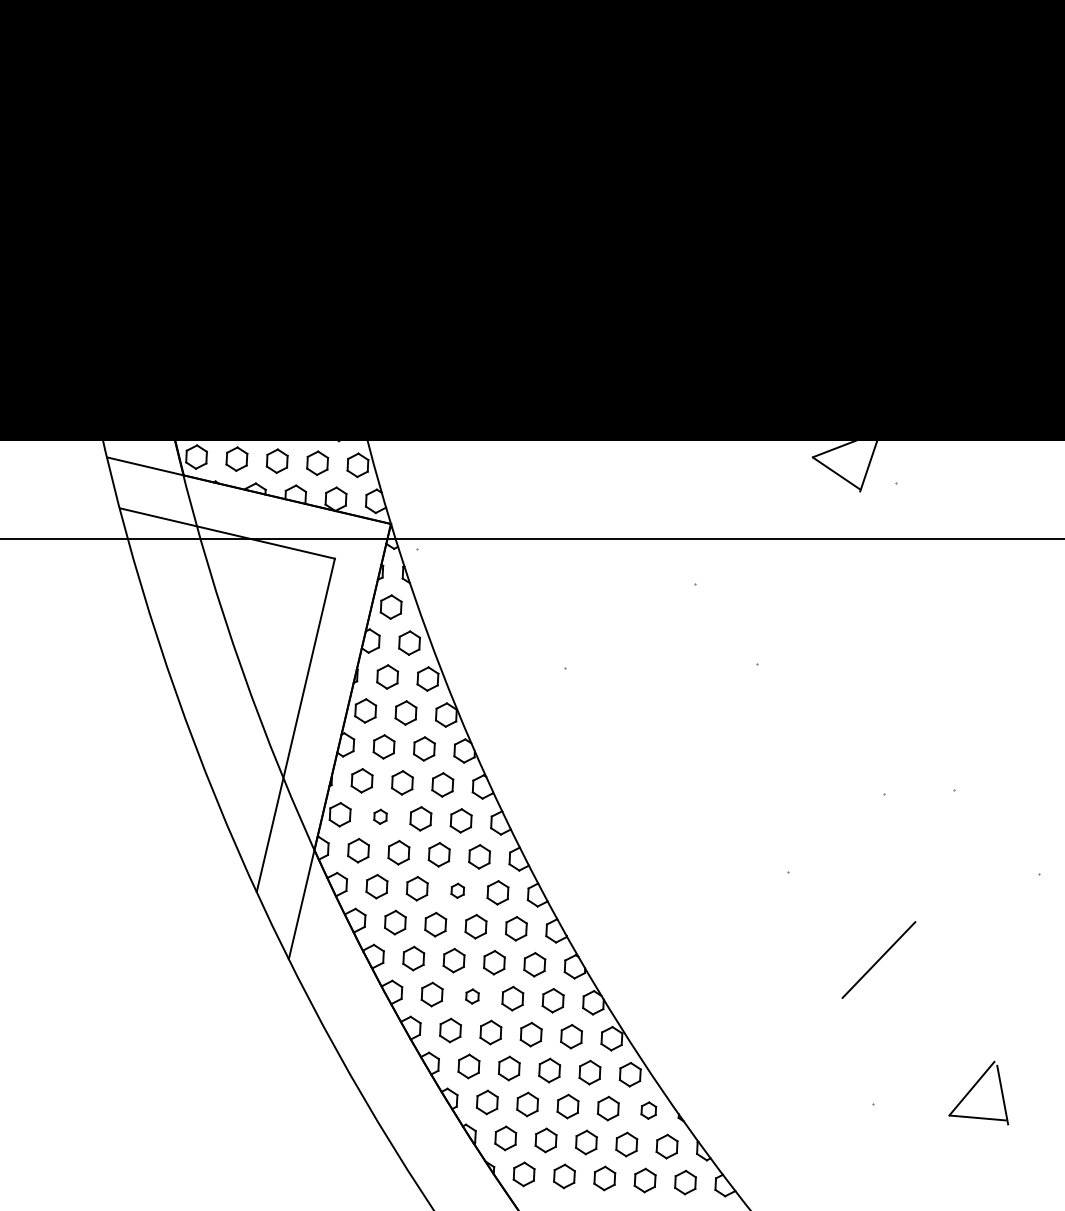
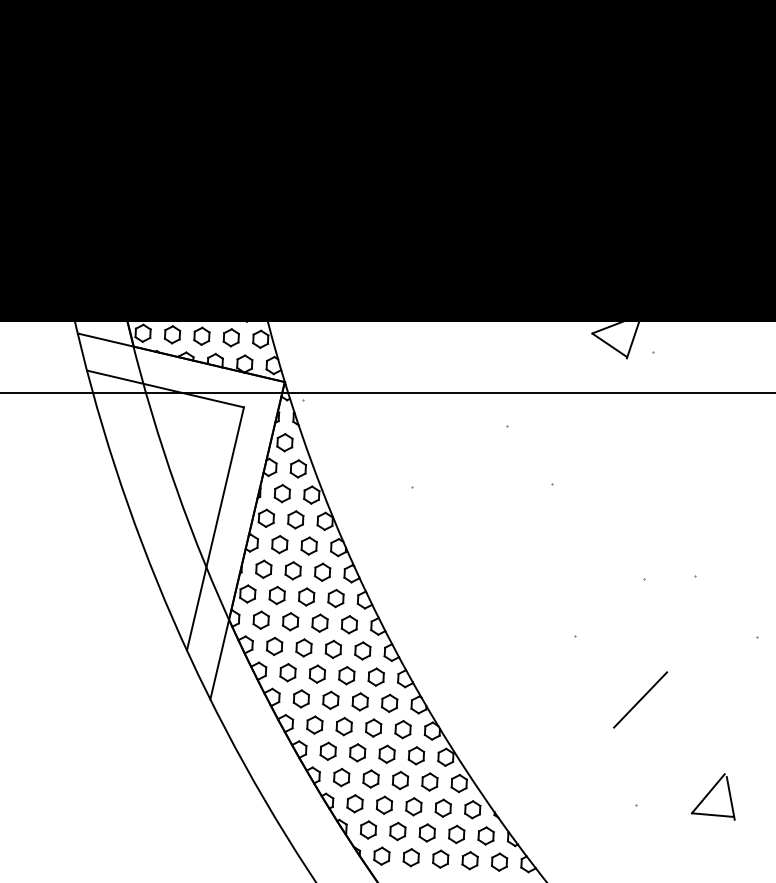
part: (380, 816) -> (277, 595), size x1.67
part: (457, 890) -> (333, 649), size x1.67
part: (472, 996) -> (344, 726), size x1.67
part: (648, 1110) -> (472, 809), size x1.43

